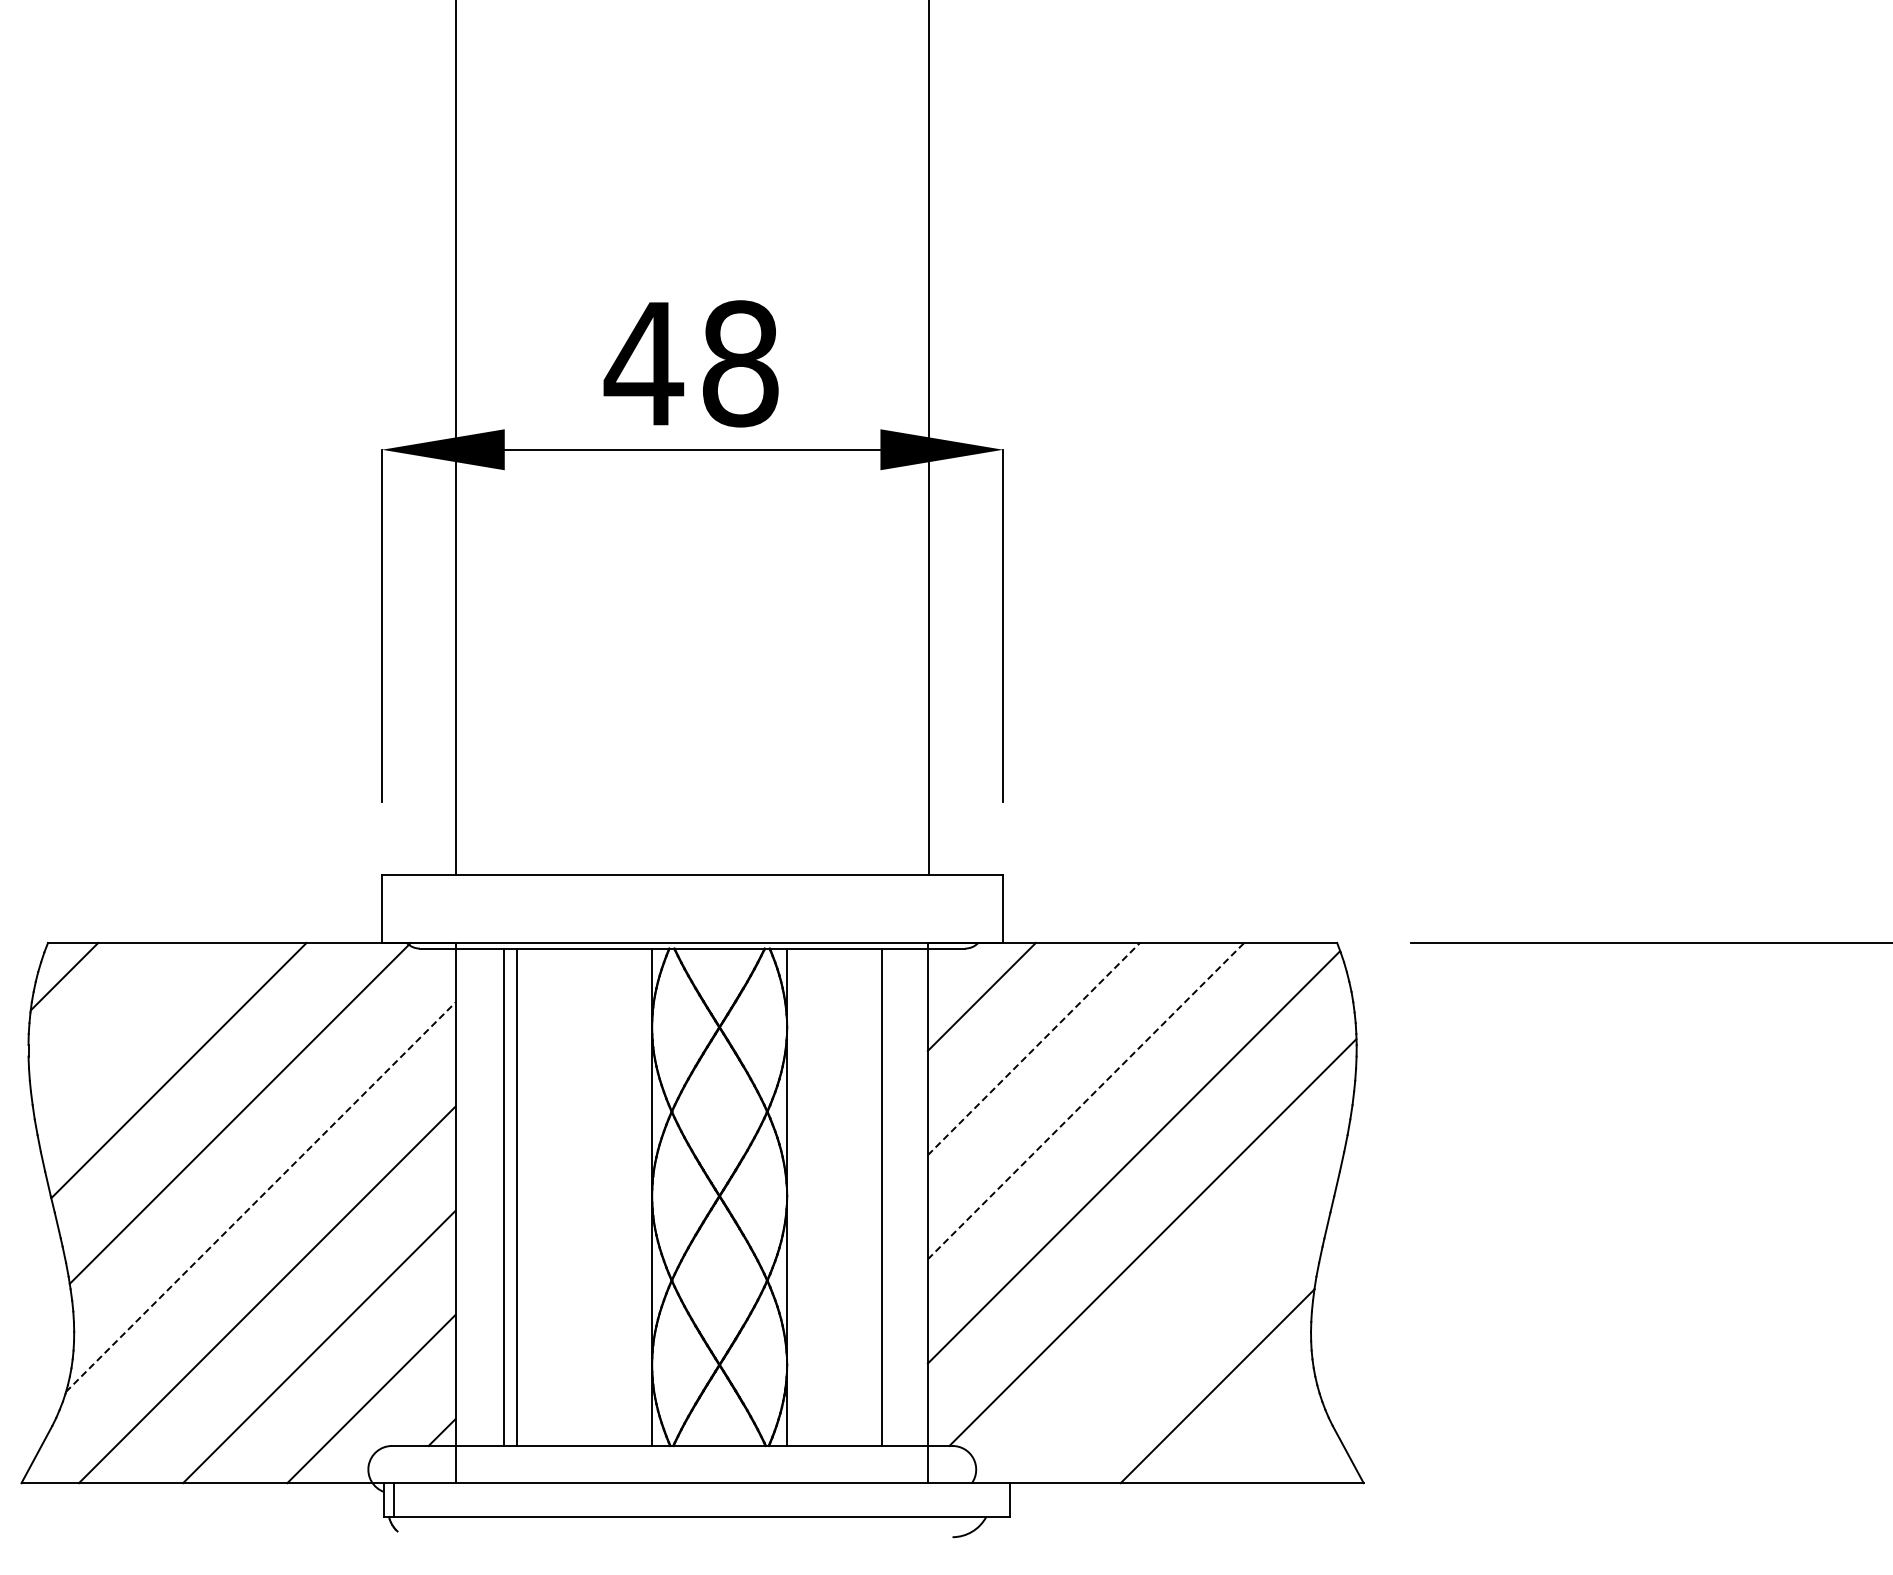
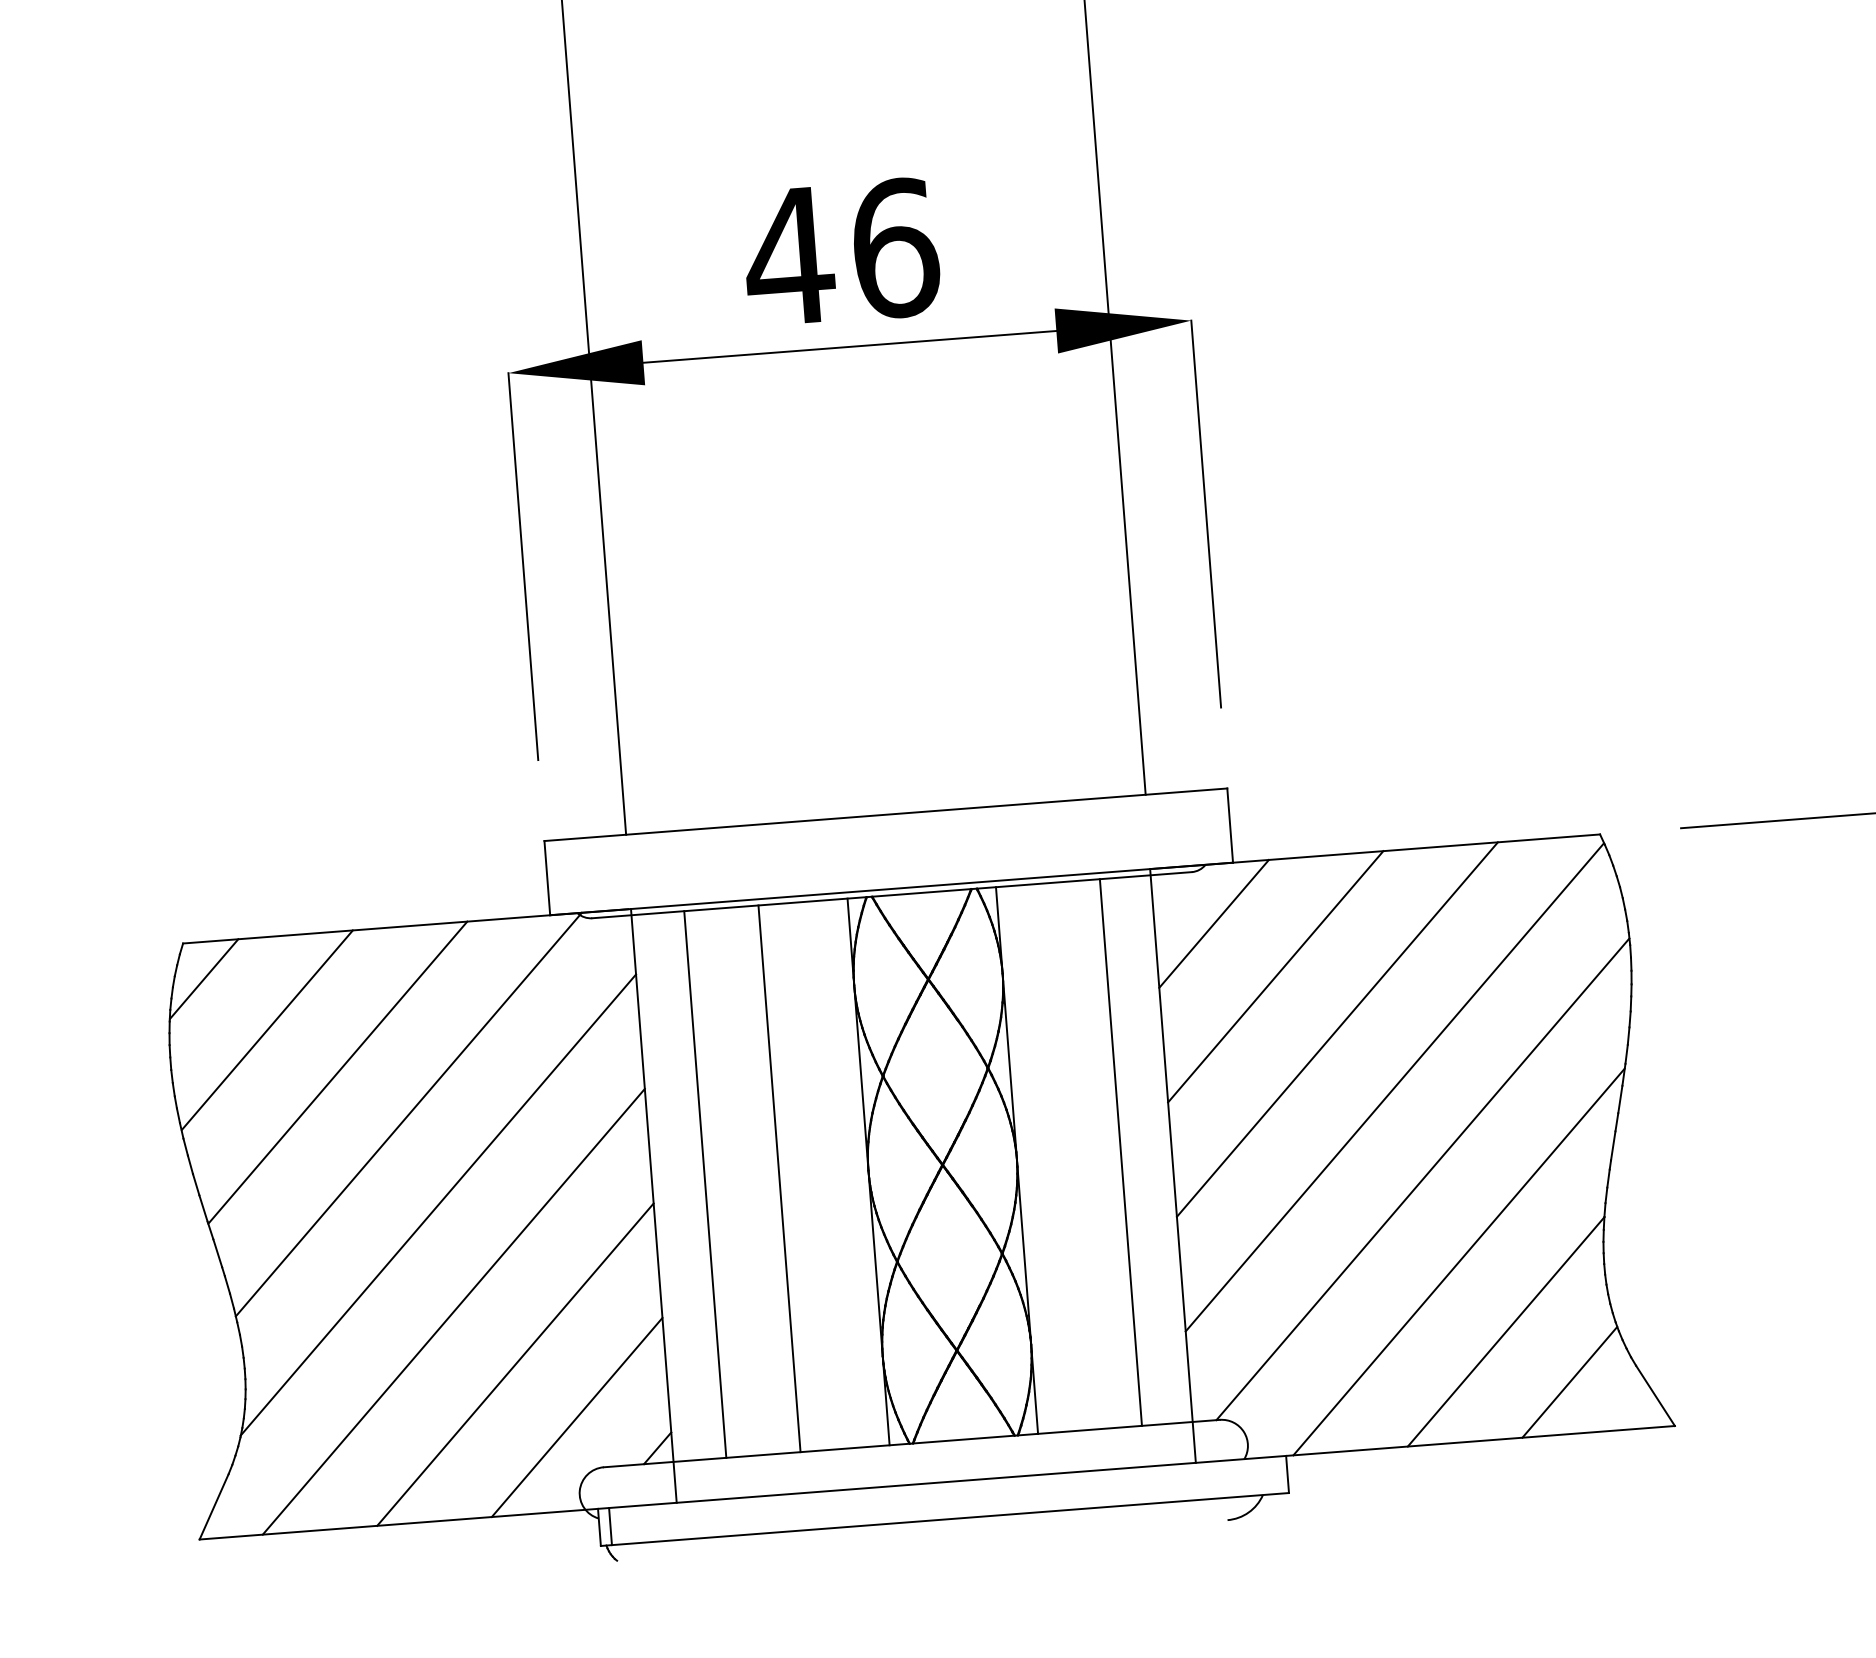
text: (741, 363) -> (896, 247), 48 -> 46
line: (117, 1026) -> (266, 1029), added
line: (1034, 1048) -> (1276, 976), dashed -> solid
line: (1086, 1101) -> (1337, 1029), dashed -> solid
line: (517, 1196) -> (779, 1177), moved
line: (260, 1197) -> (438, 1205), dashed -> solid
line: (1179, 1319) -> (1458, 1261), added
line: (1271, 1436) -> (1569, 1382), added

